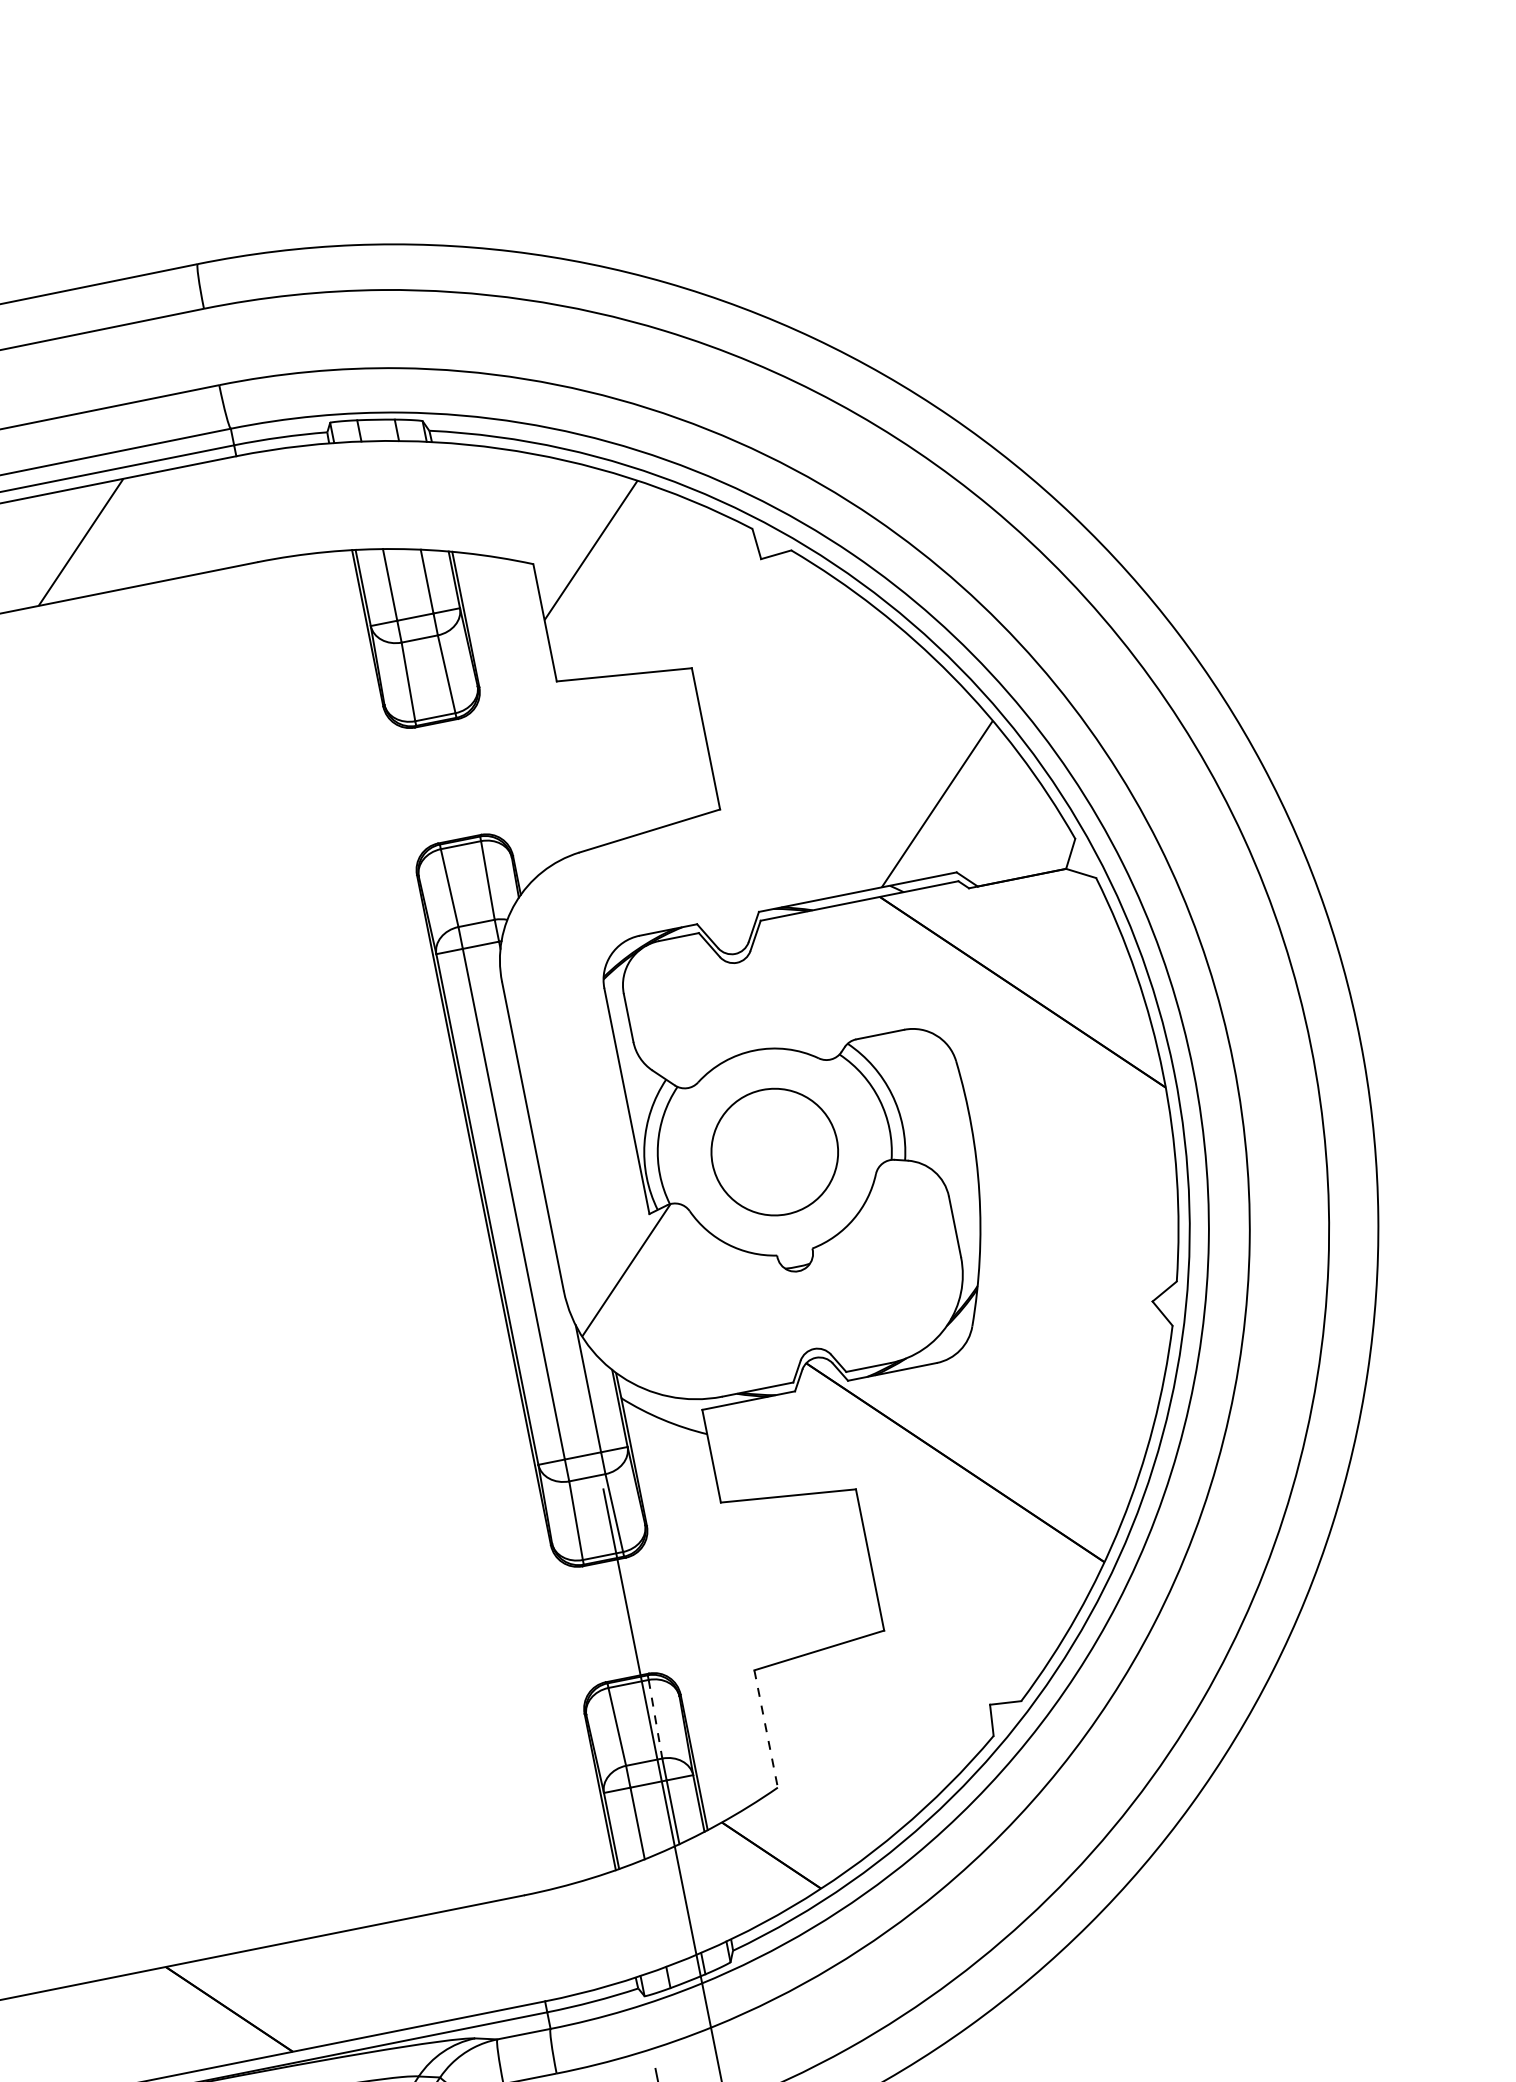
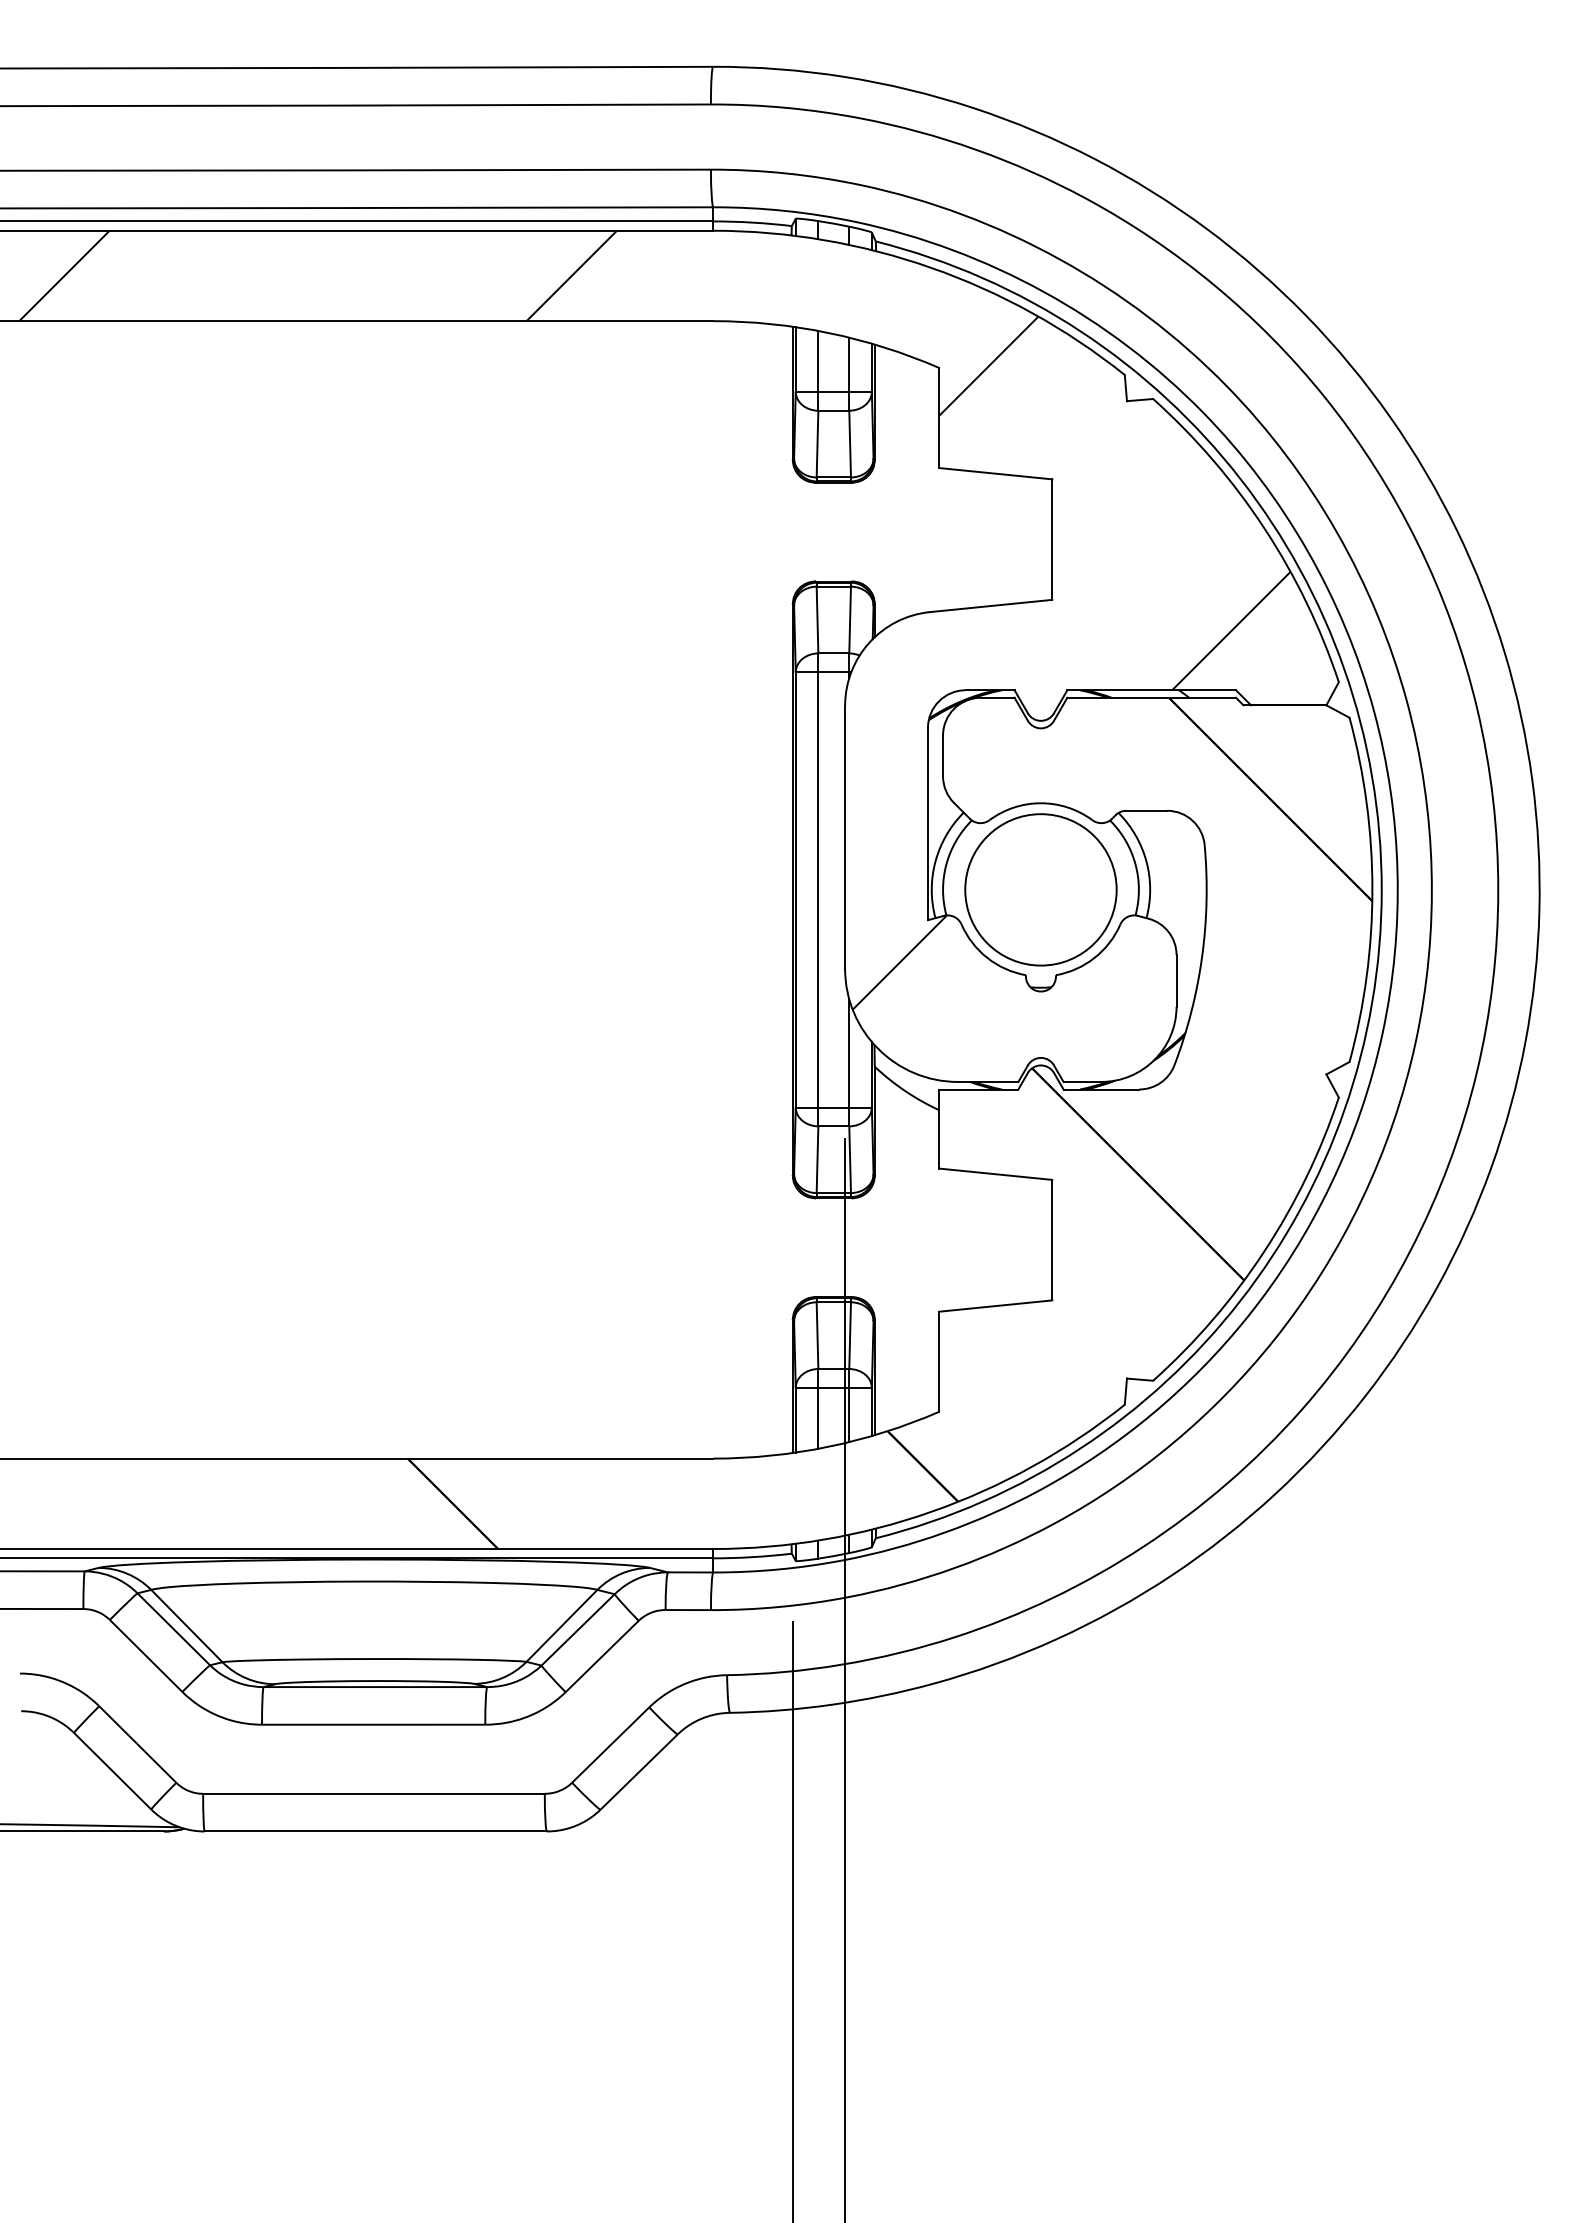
circle: (774, 1151) -> (1040, 889), size x1.43
line: (656, 1720) -> (850, 1336), dashed -> solid
line: (766, 1729) -> (939, 1362), dashed -> solid

